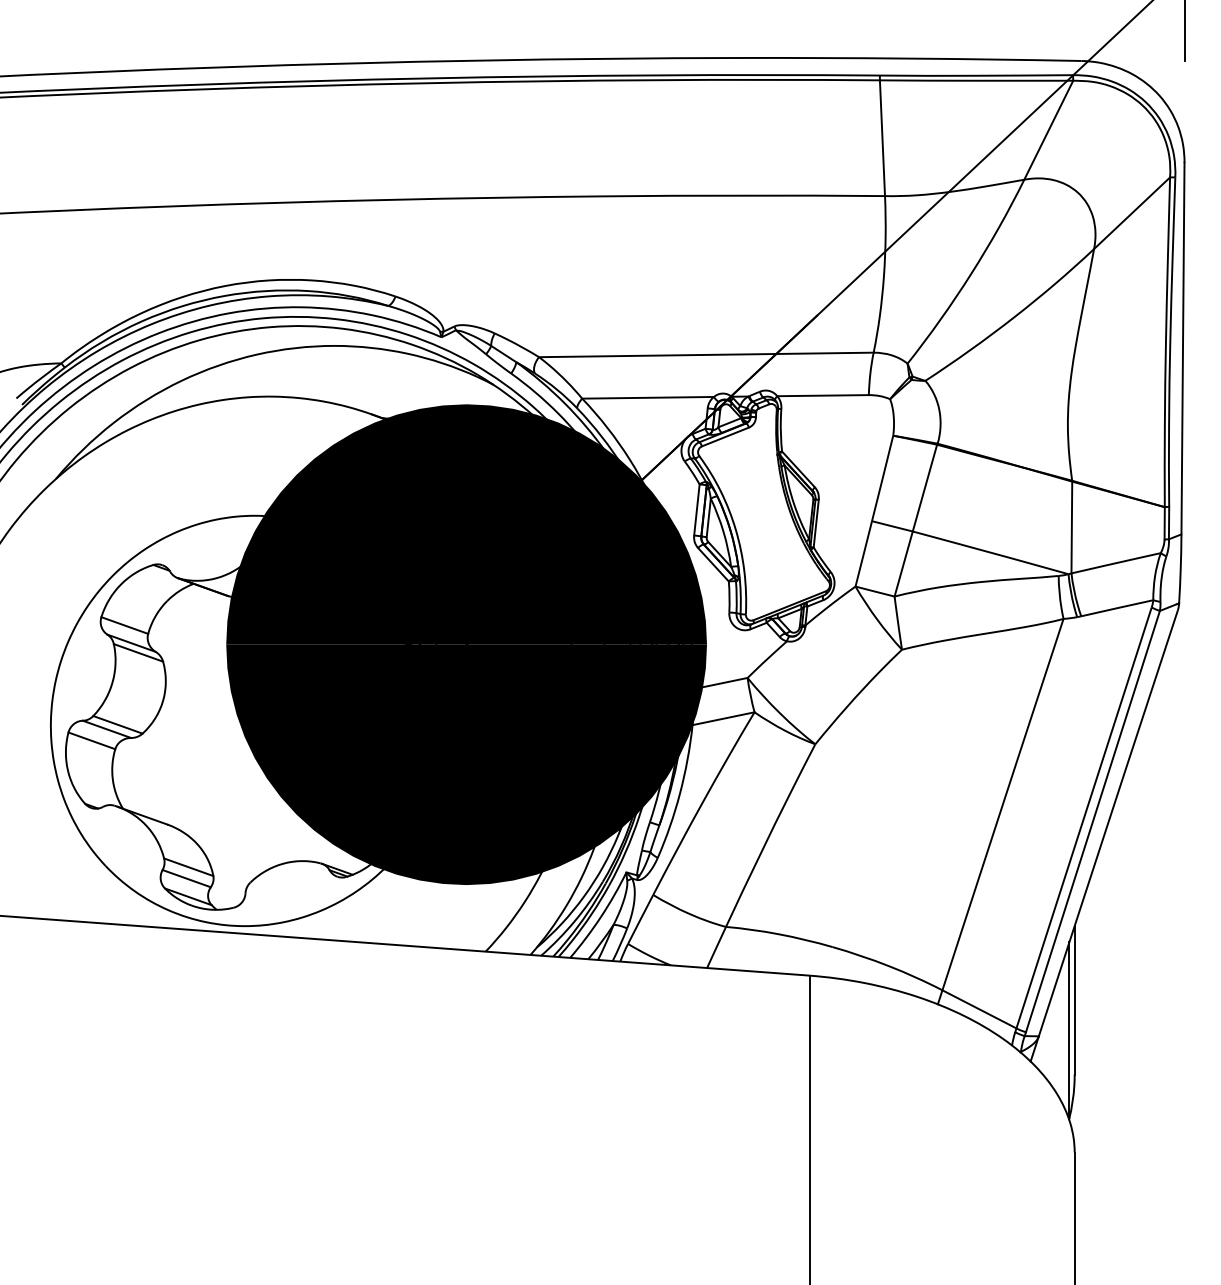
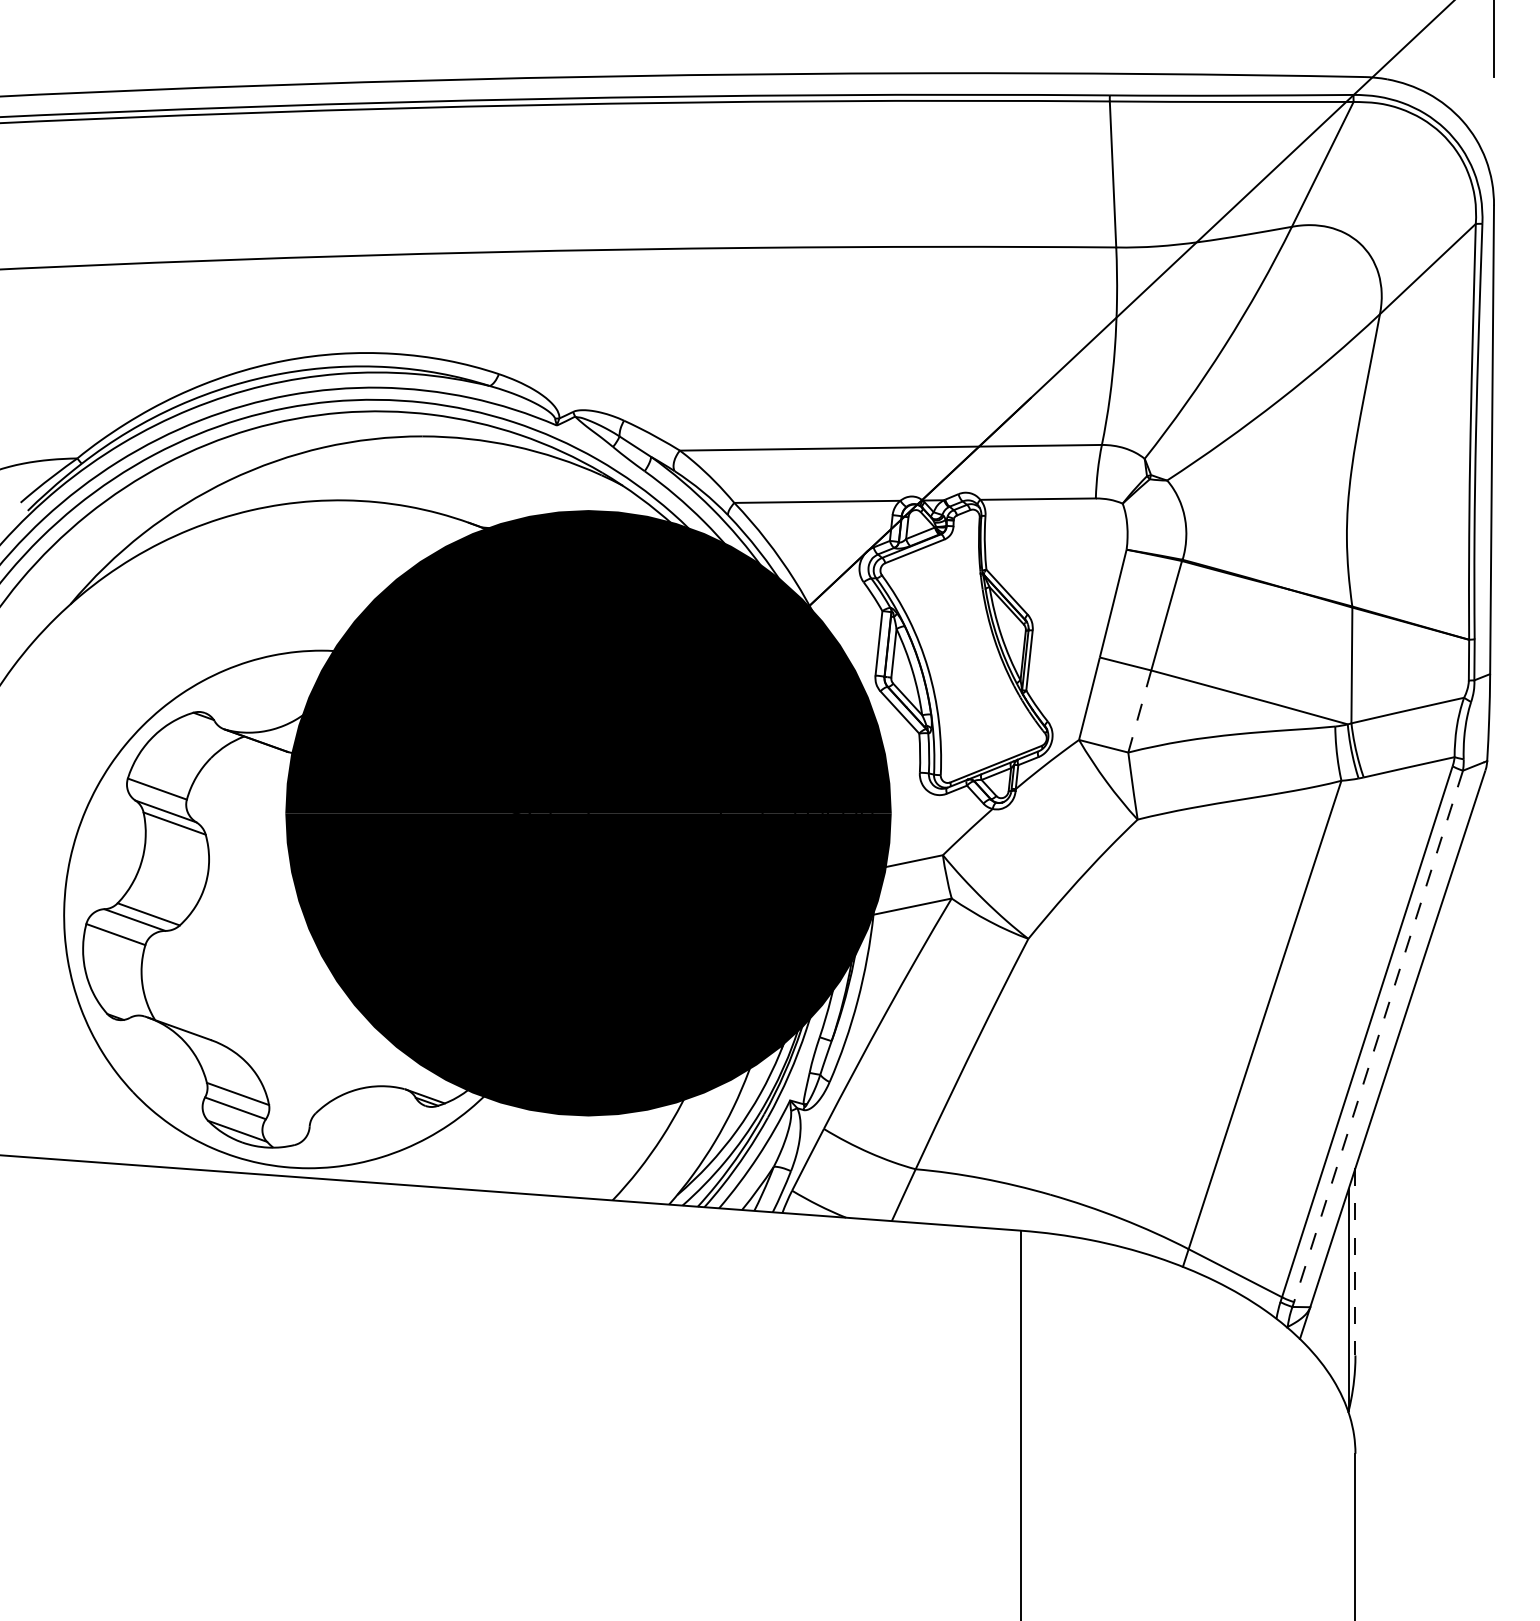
line: (903, 564) -> (1139, 712), solid -> dashed
line: (1092, 822) -> (1377, 1037), solid -> dashed
line: (1074, 1000) -> (1355, 1262), solid -> dashed

